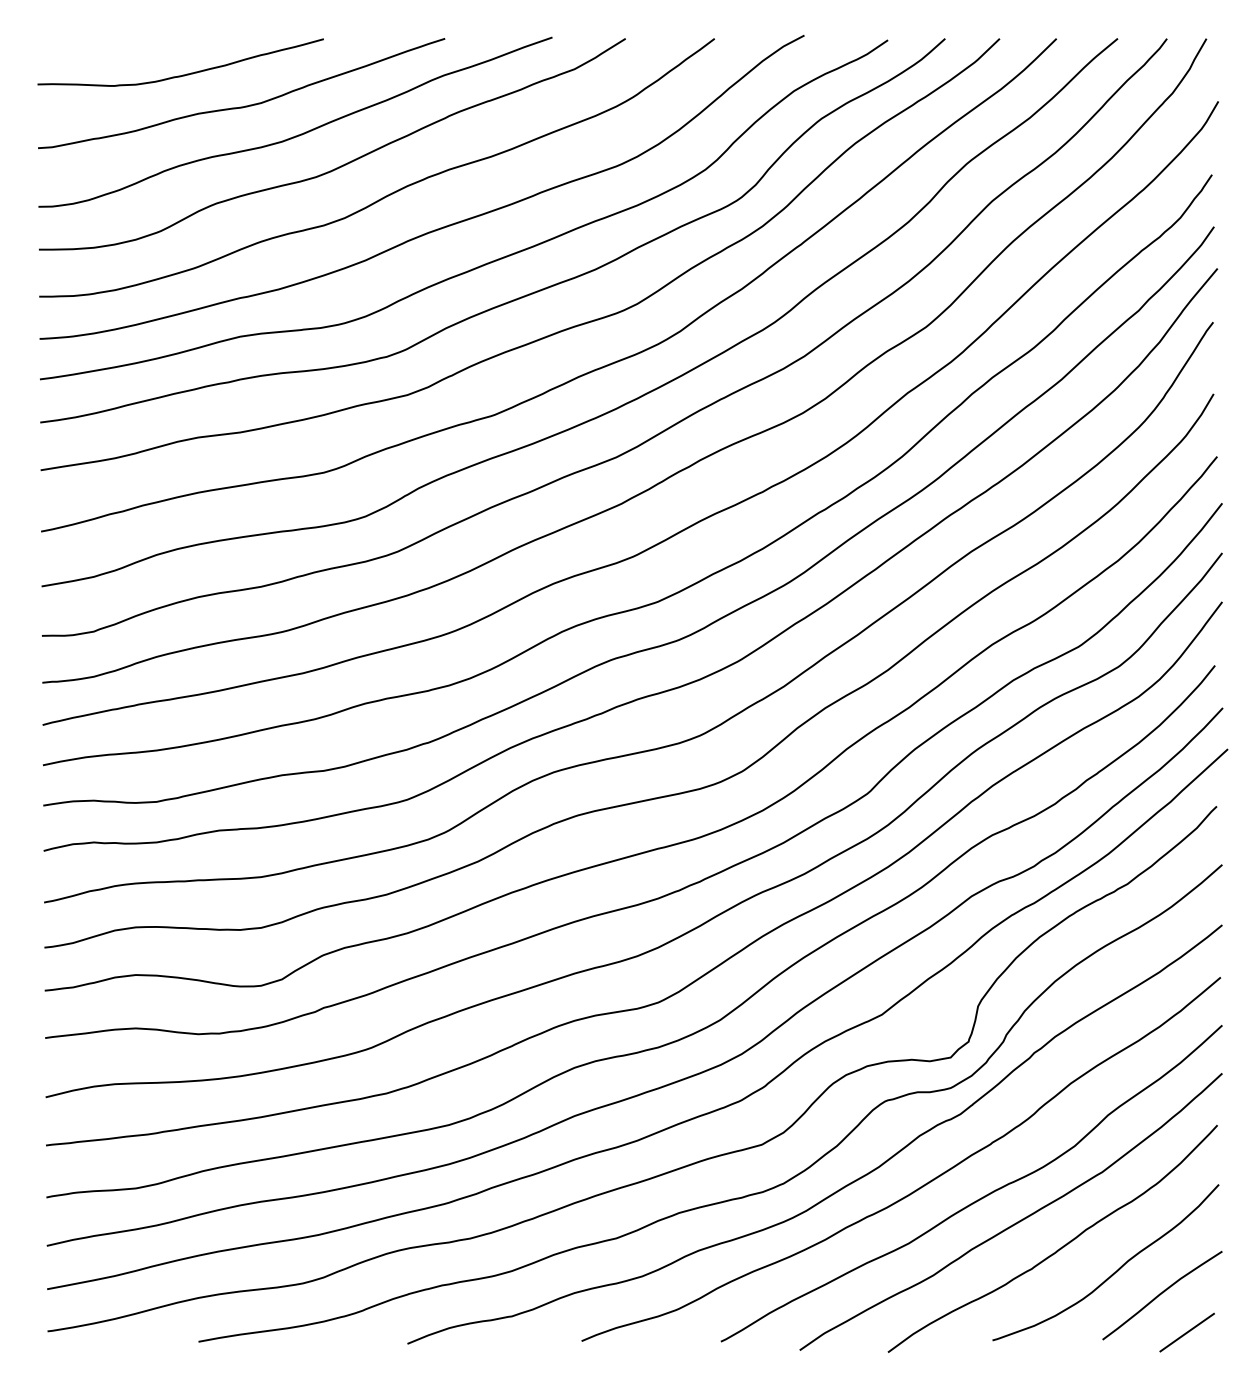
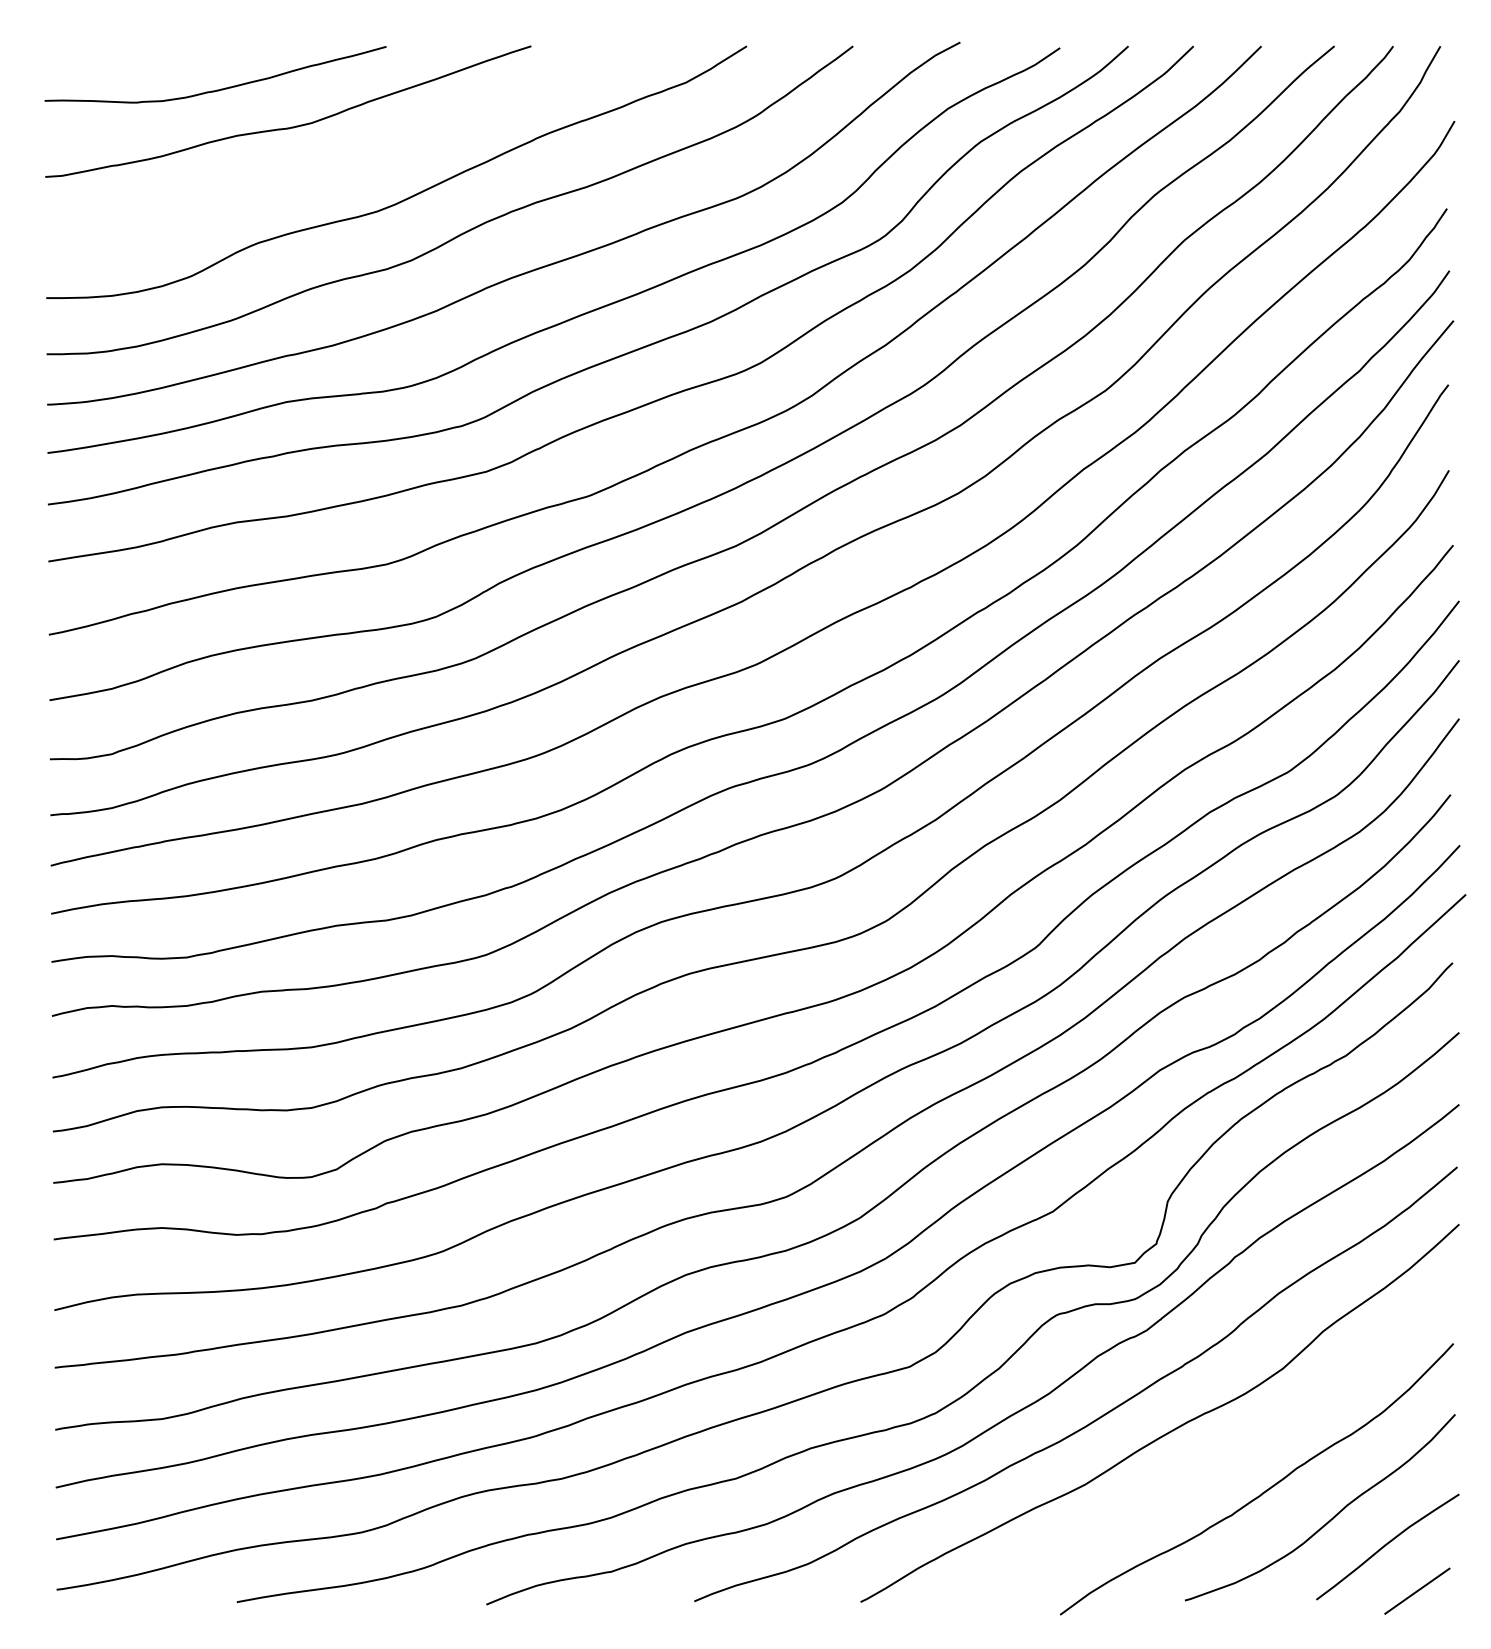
curve: (301, 133) -> (359, 159), removed
curve: (1016, 1222) -> (1213, 1459), removed

